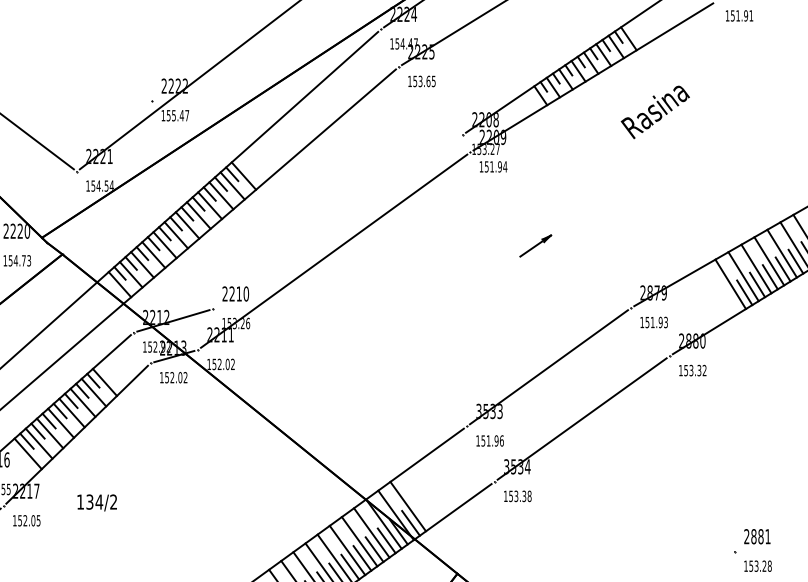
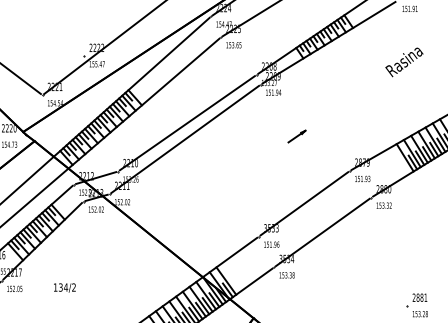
text: (655, 112) -> (404, 62), moved
line: (336, 222) -> (186, 123), added
text: (96, 501) -> (64, 287), moved

